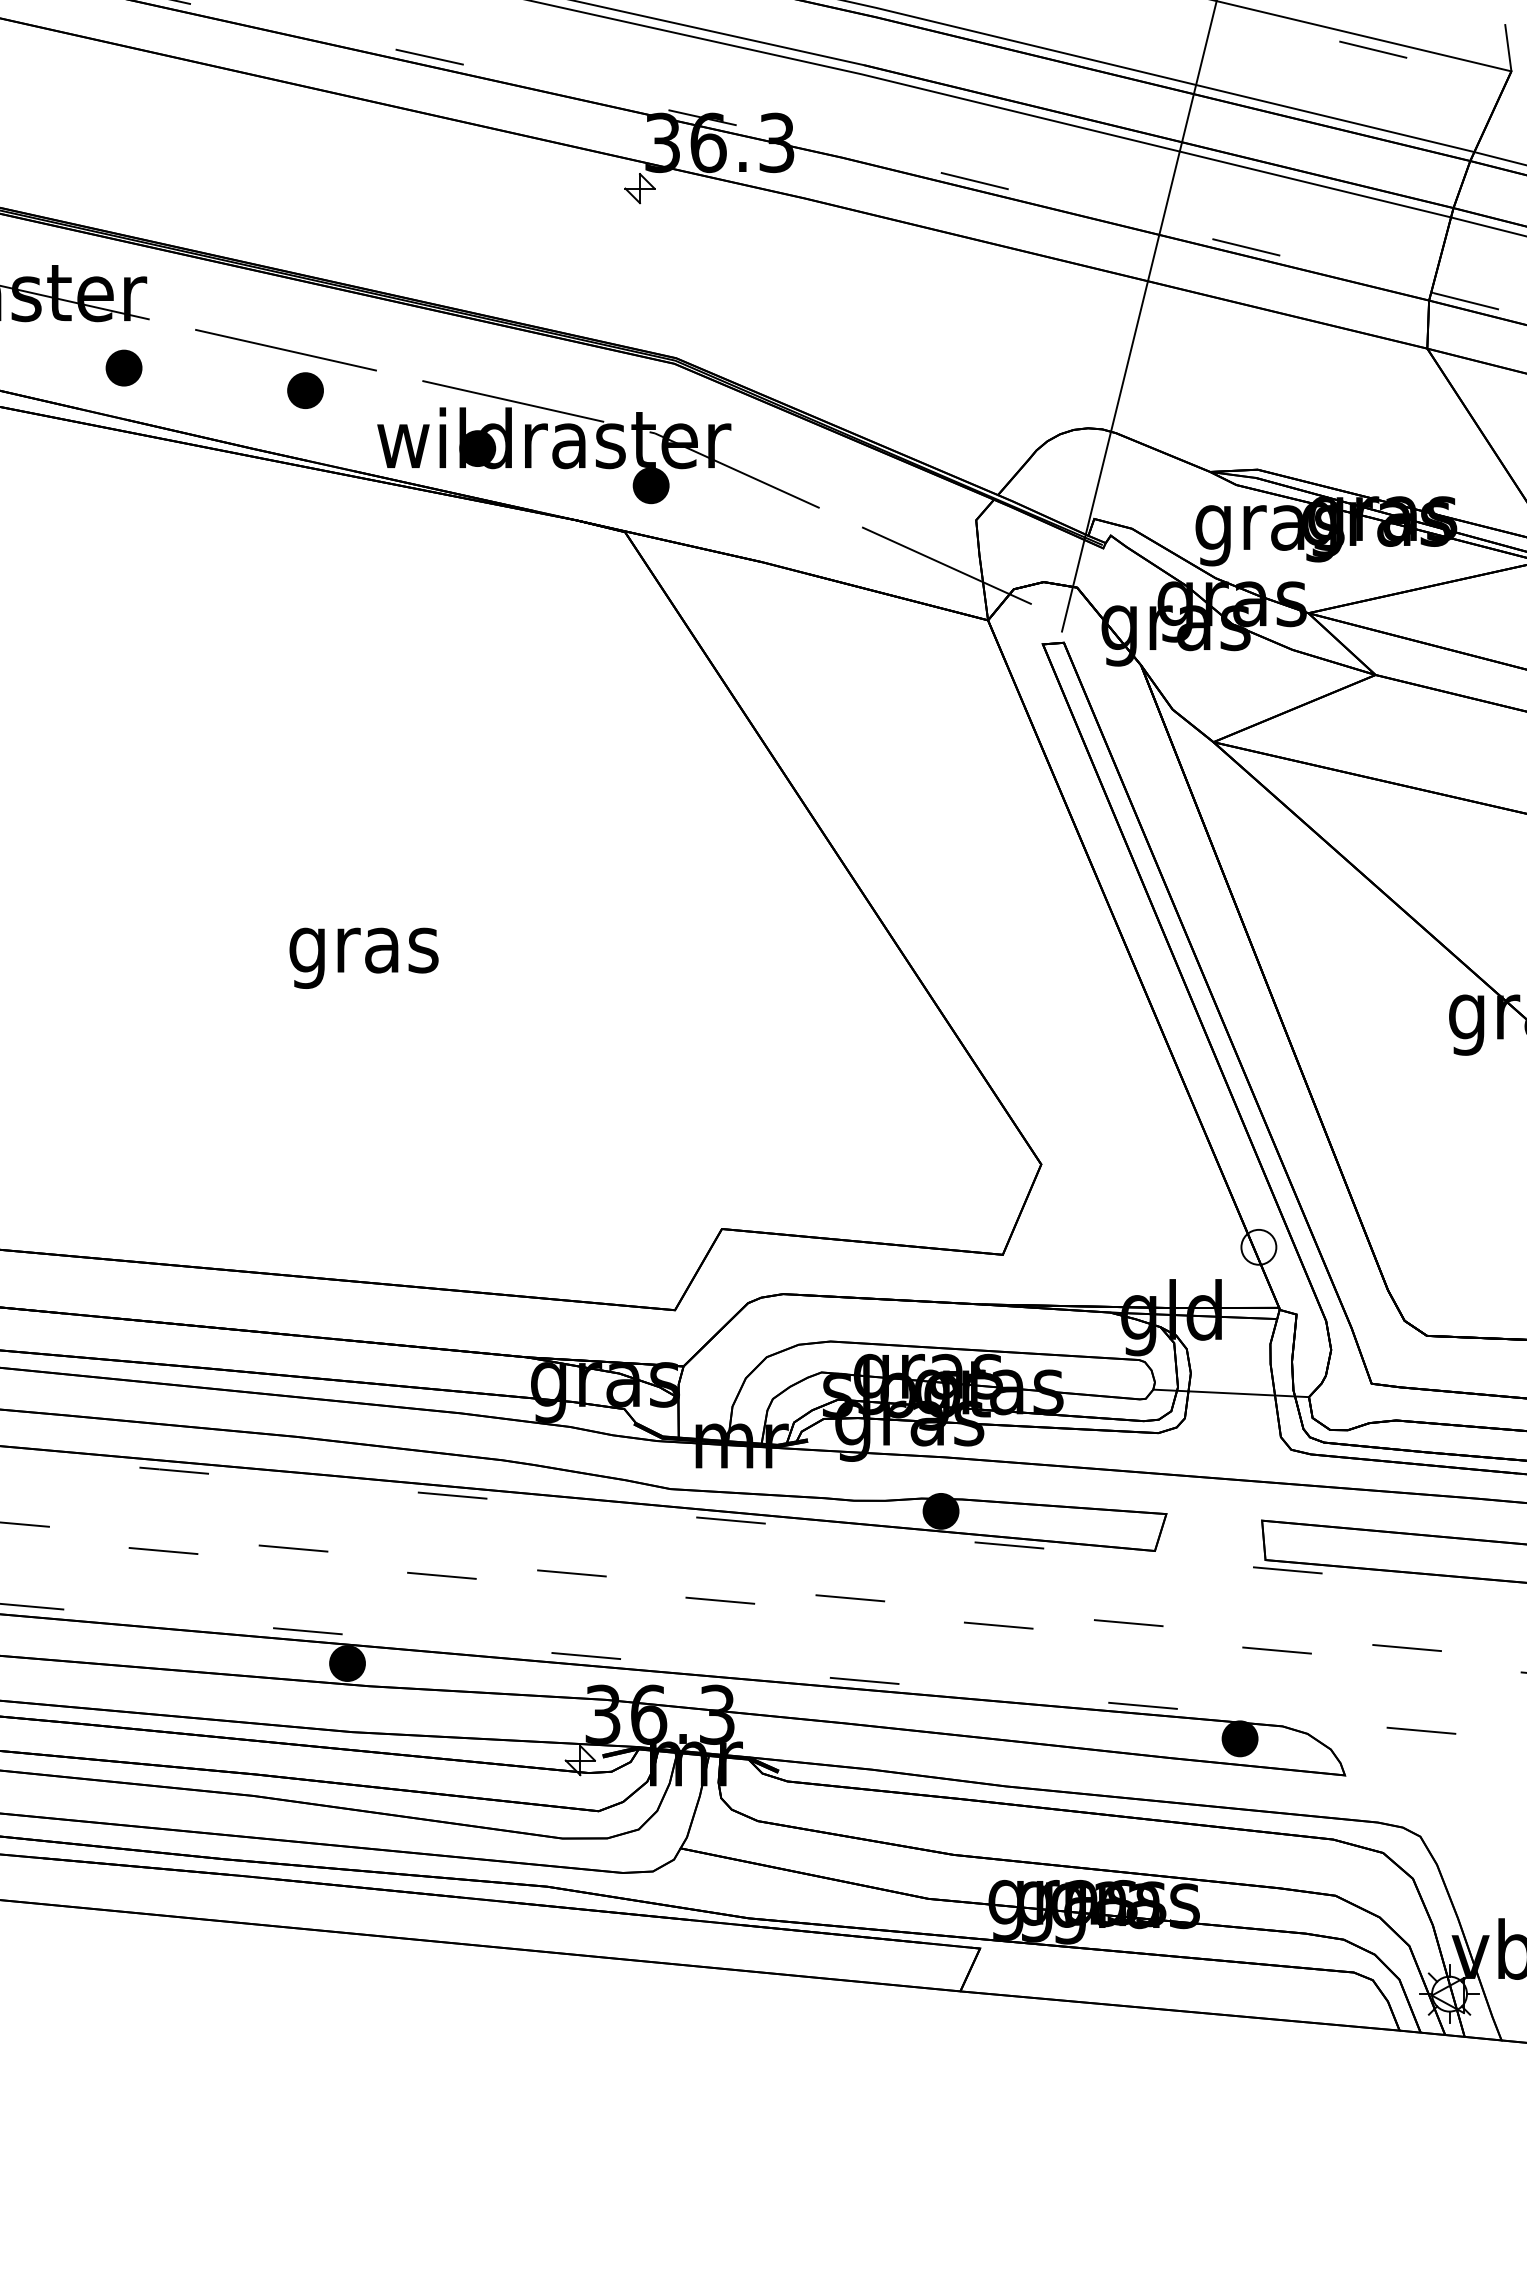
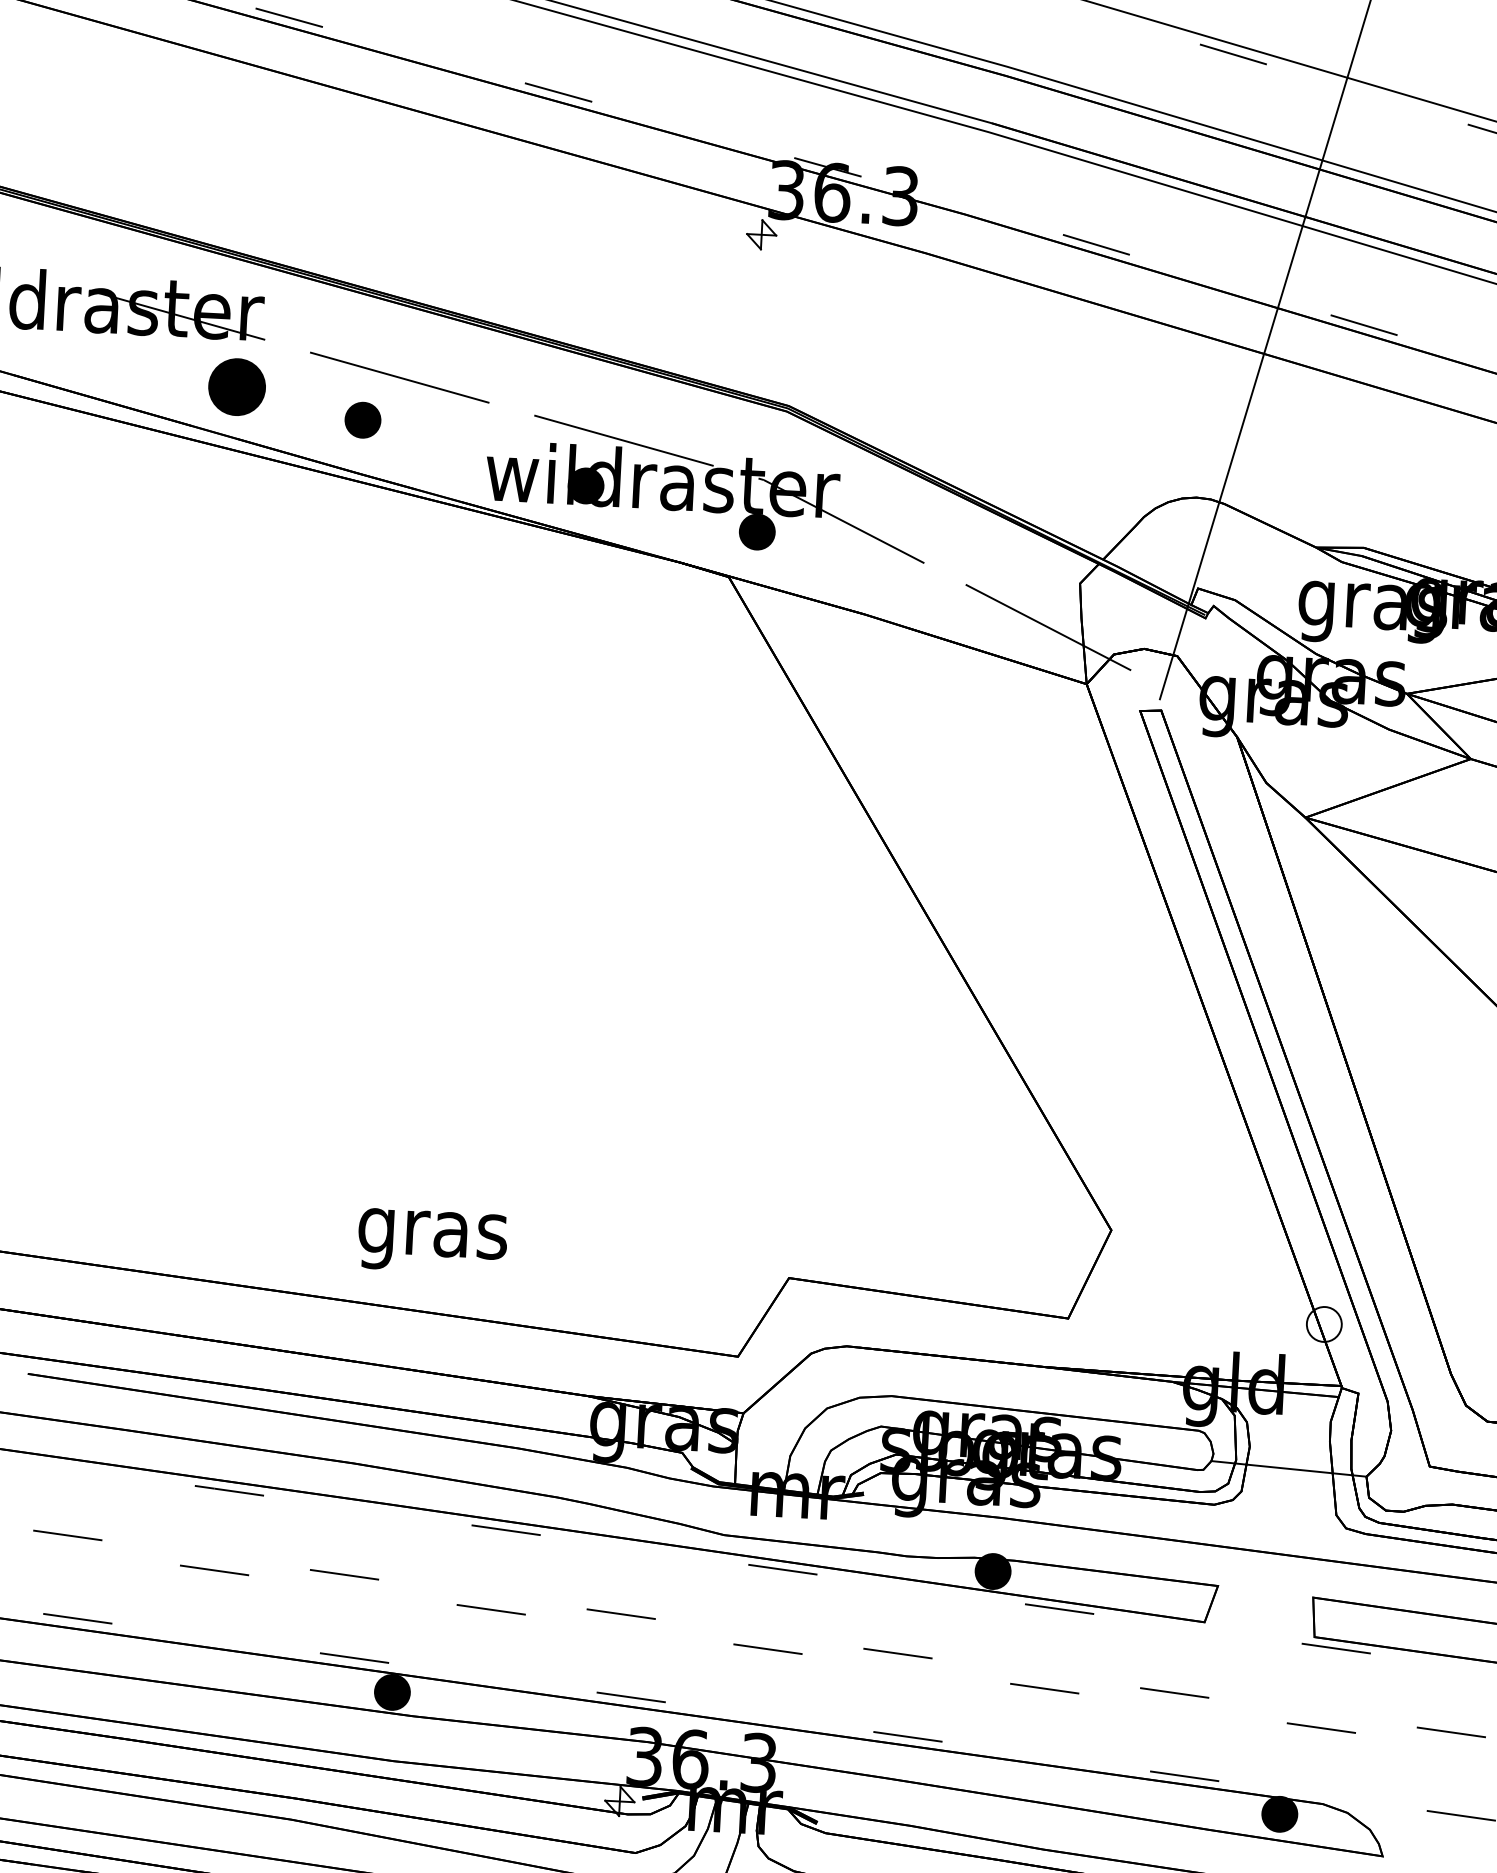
part: (123, 367) -> (236, 386), size x1.6
part: (305, 390) -> (362, 420), moved
text: (363, 957) -> (432, 1240), moved

